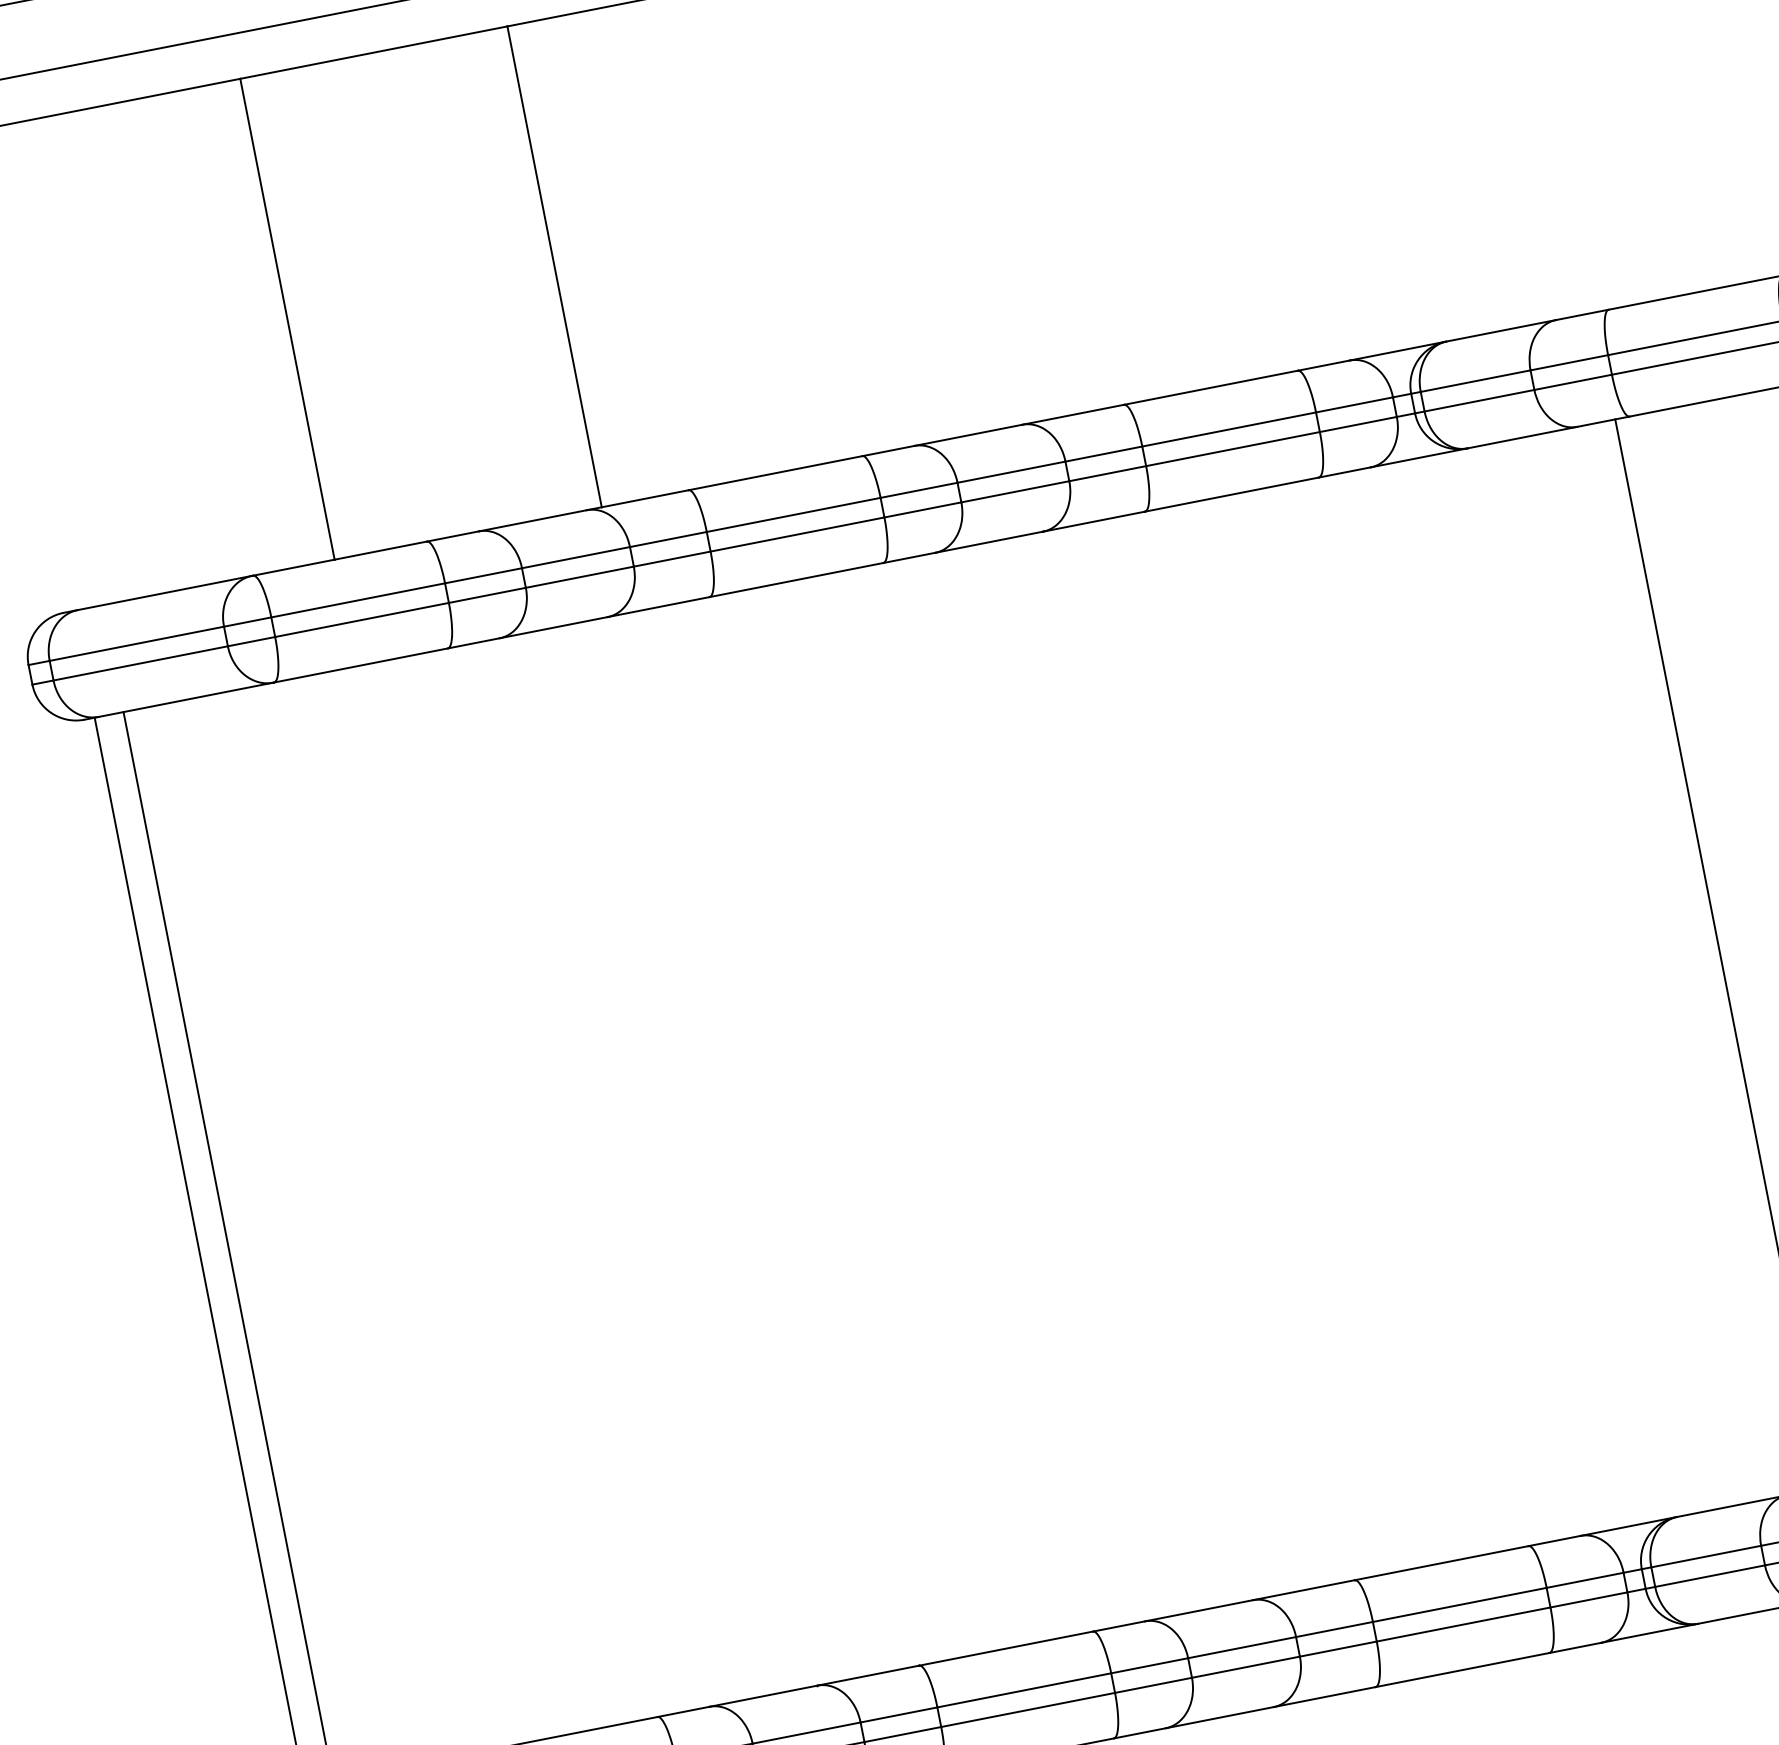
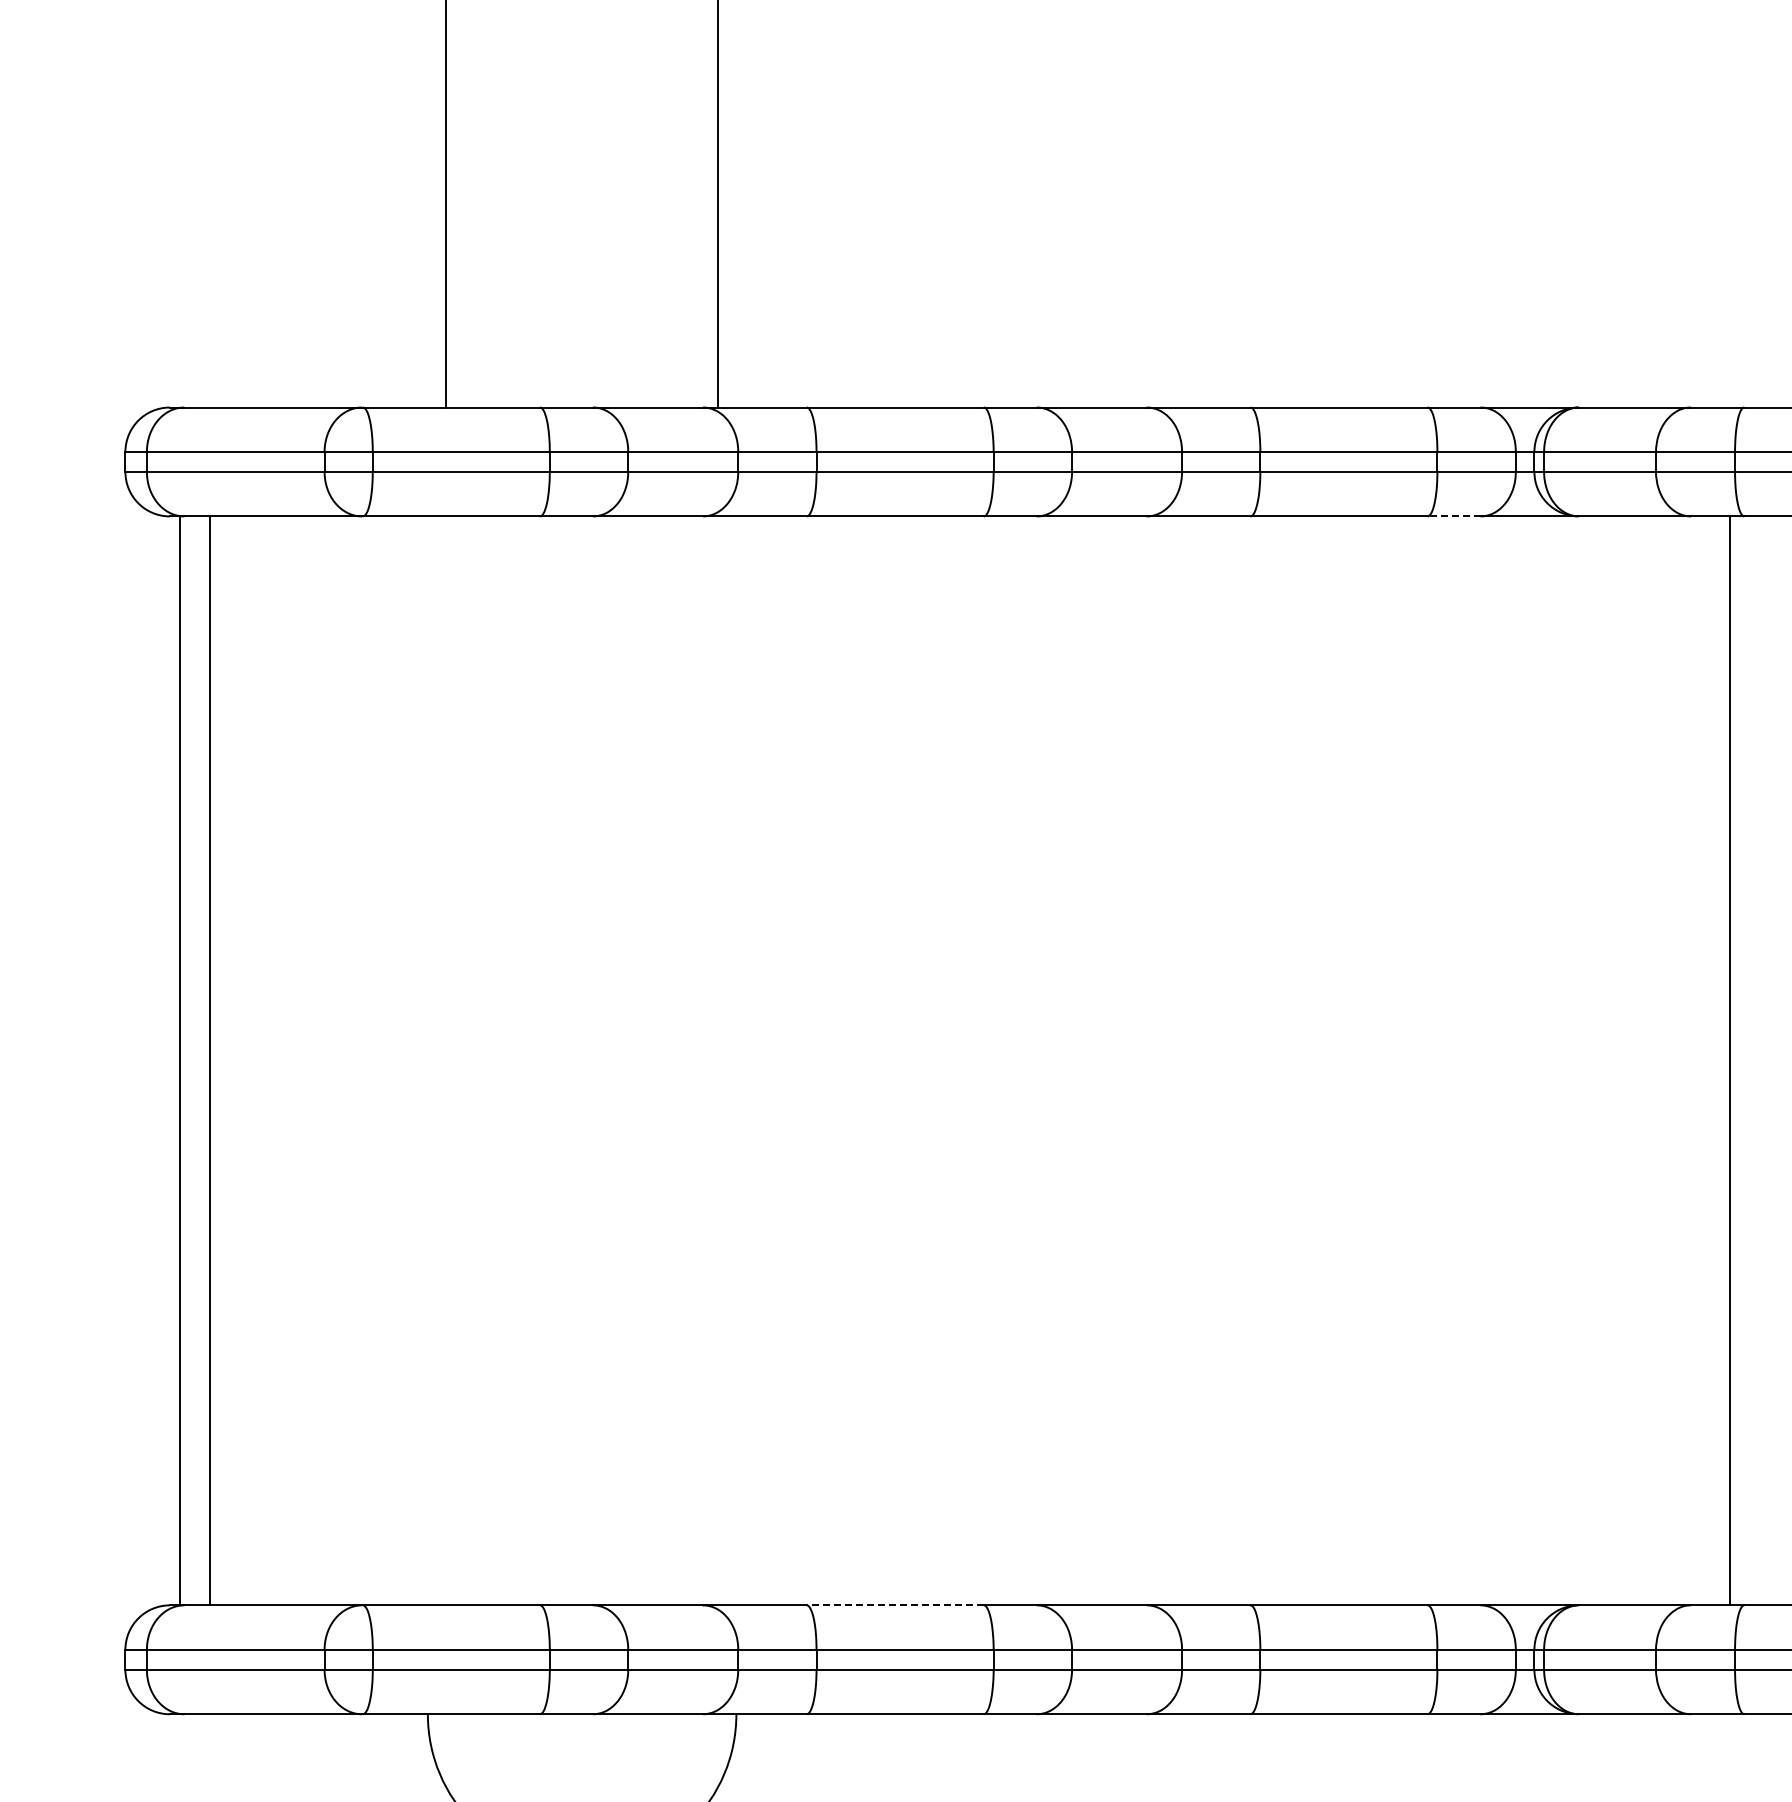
line: (1344, 472) -> (1453, 516), solid -> dashed
line: (1006, 1648) -> (895, 1605), solid -> dashed

